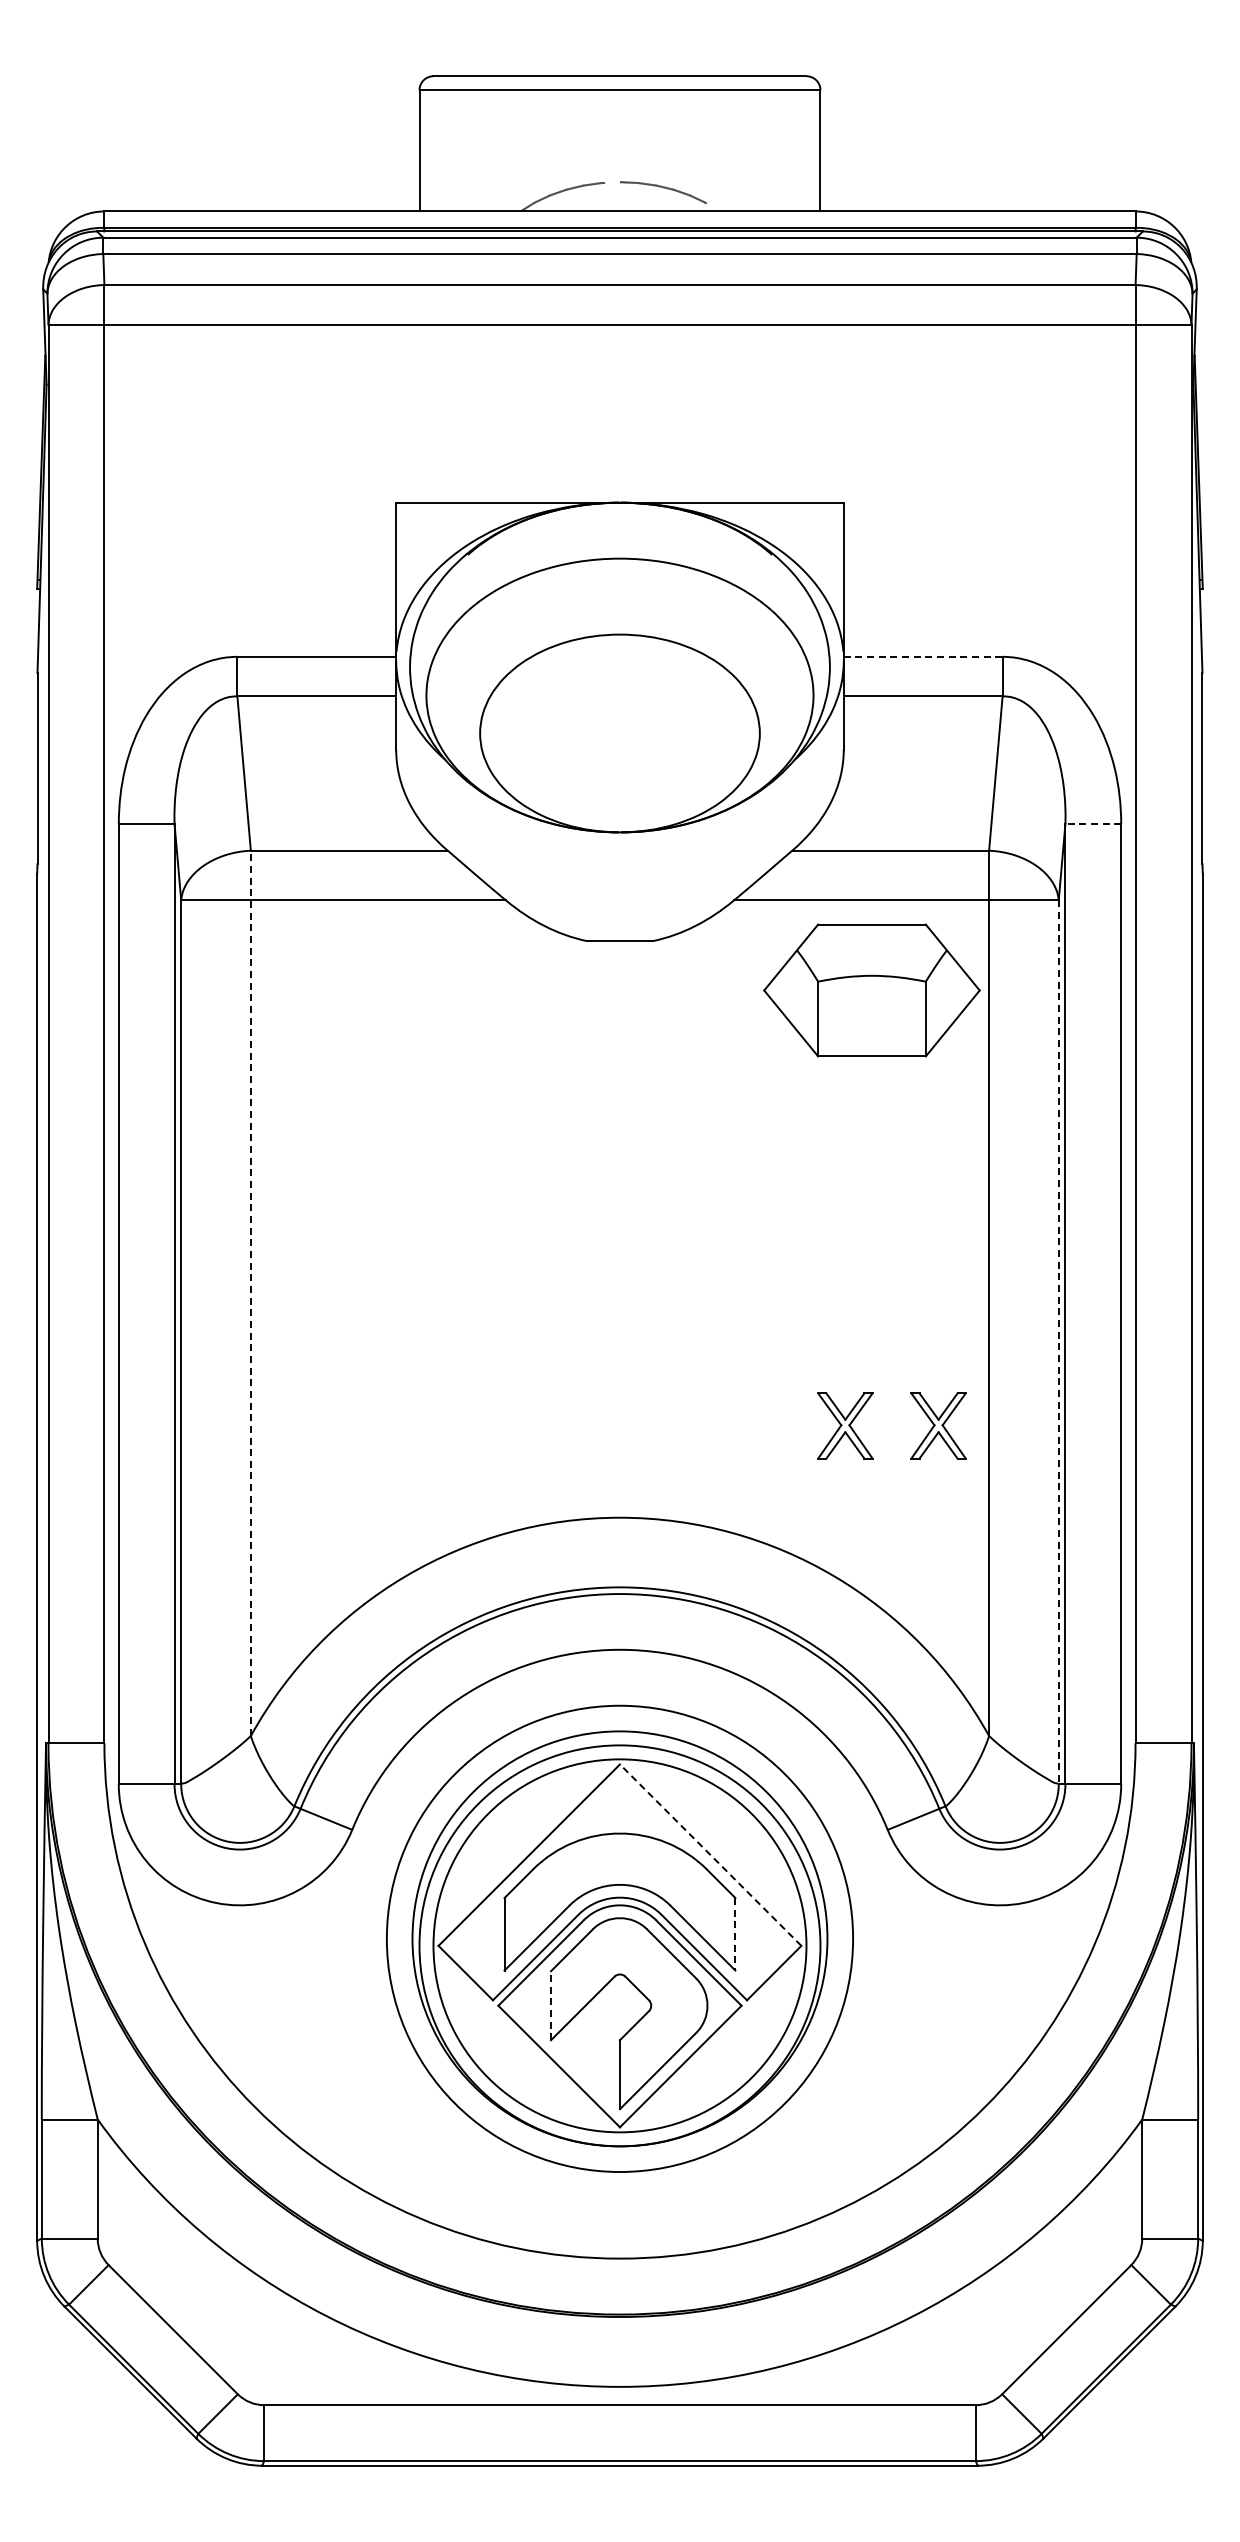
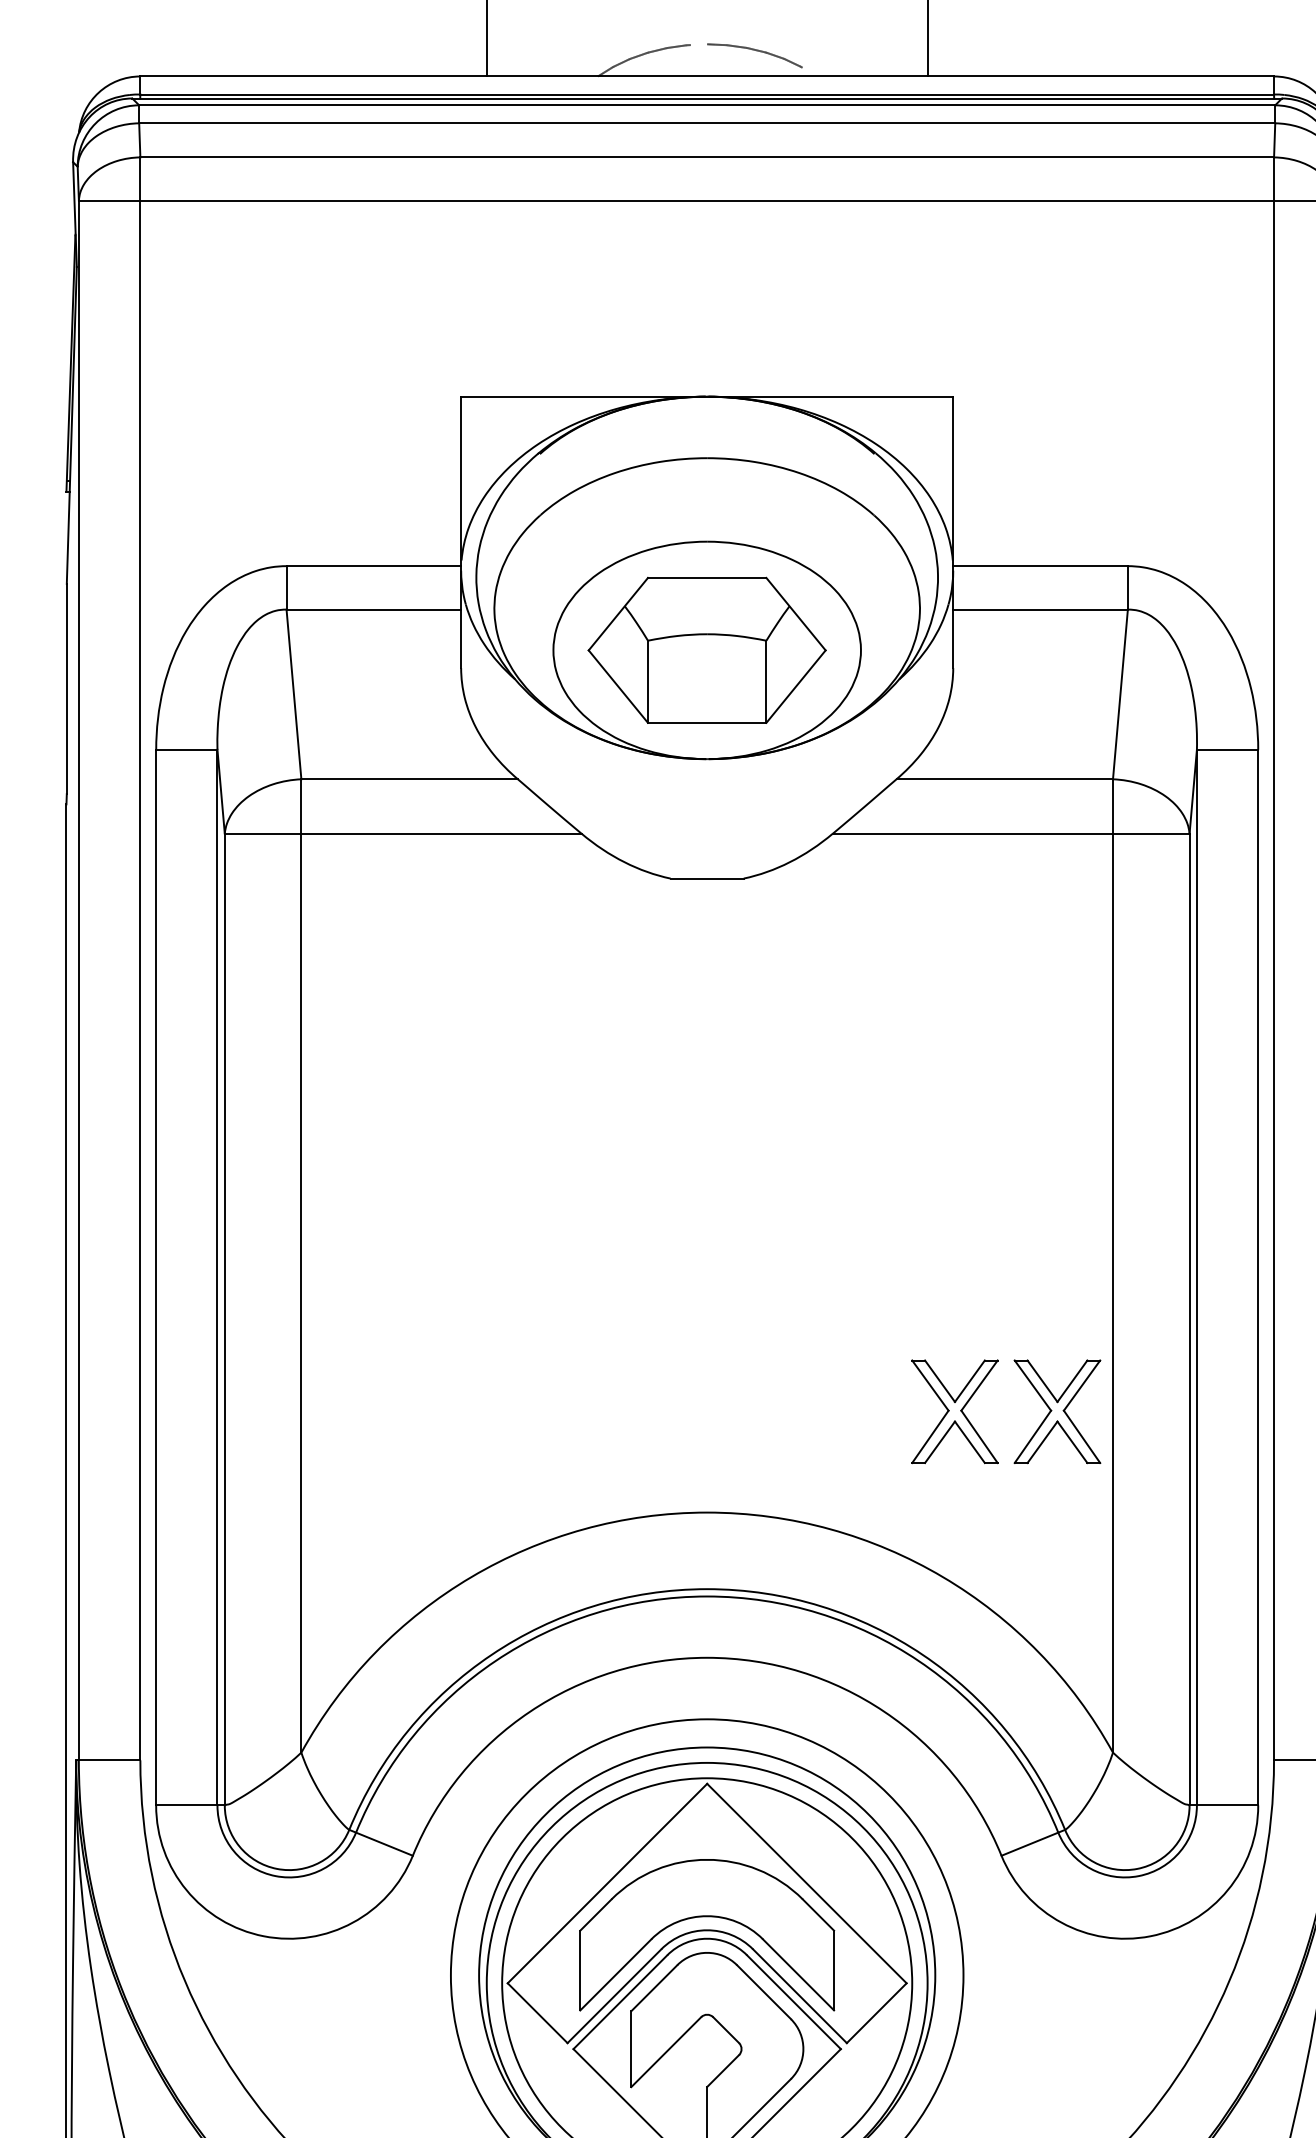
line: (923, 656) -> (1040, 565), dashed -> solid
line: (1093, 823) -> (1227, 749), dashed -> solid
part: (871, 990) -> (706, 650), moved
line: (250, 1293) -> (300, 1266), dashed -> solid
line: (1058, 1342) -> (1189, 1319), dashed -> solid
part: (845, 1425) -> (955, 1411), size x1.43
part: (938, 1425) -> (1057, 1411), size x1.43
line: (710, 1854) -> (806, 1882), dashed -> solid
line: (735, 1934) -> (834, 1970), dashed -> solid
line: (550, 2005) -> (630, 2048), dashed -> solid

